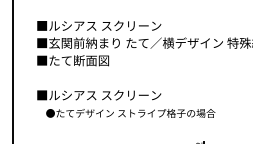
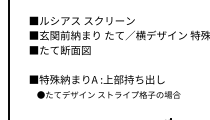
text: (122, 94) -> (101, 78), ■ルシアス スクリーン -> ■特殊納まりA :上部持ち出し

